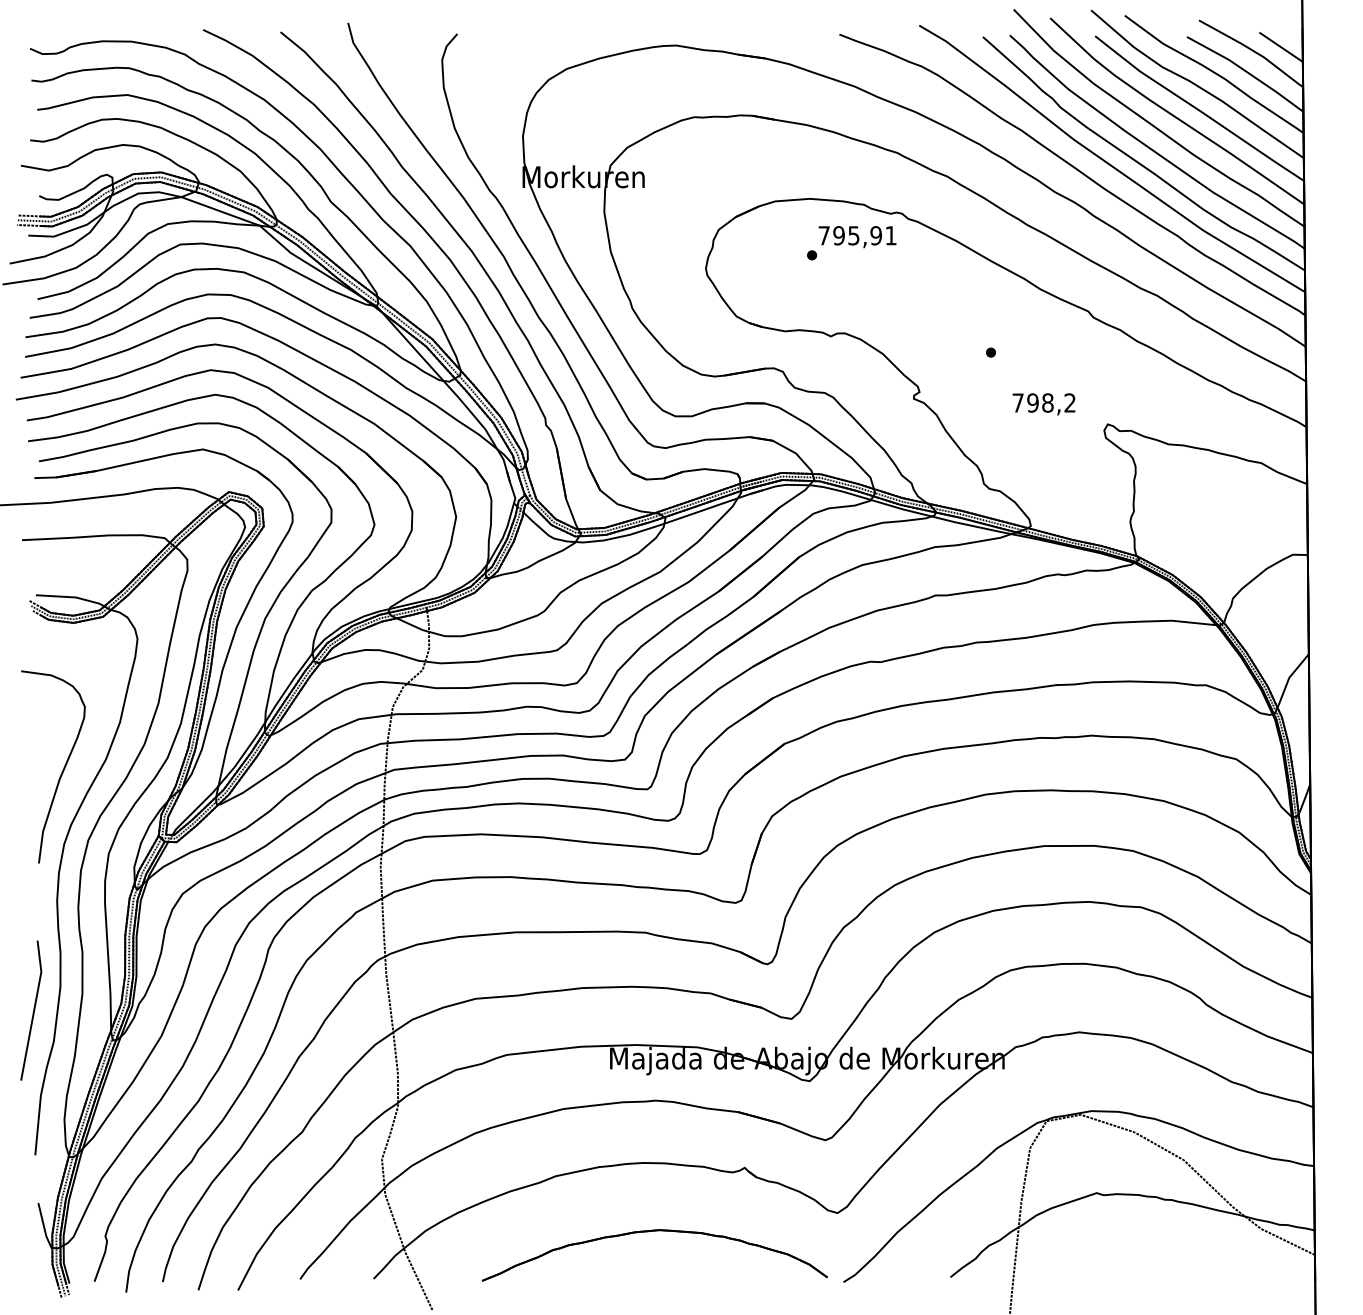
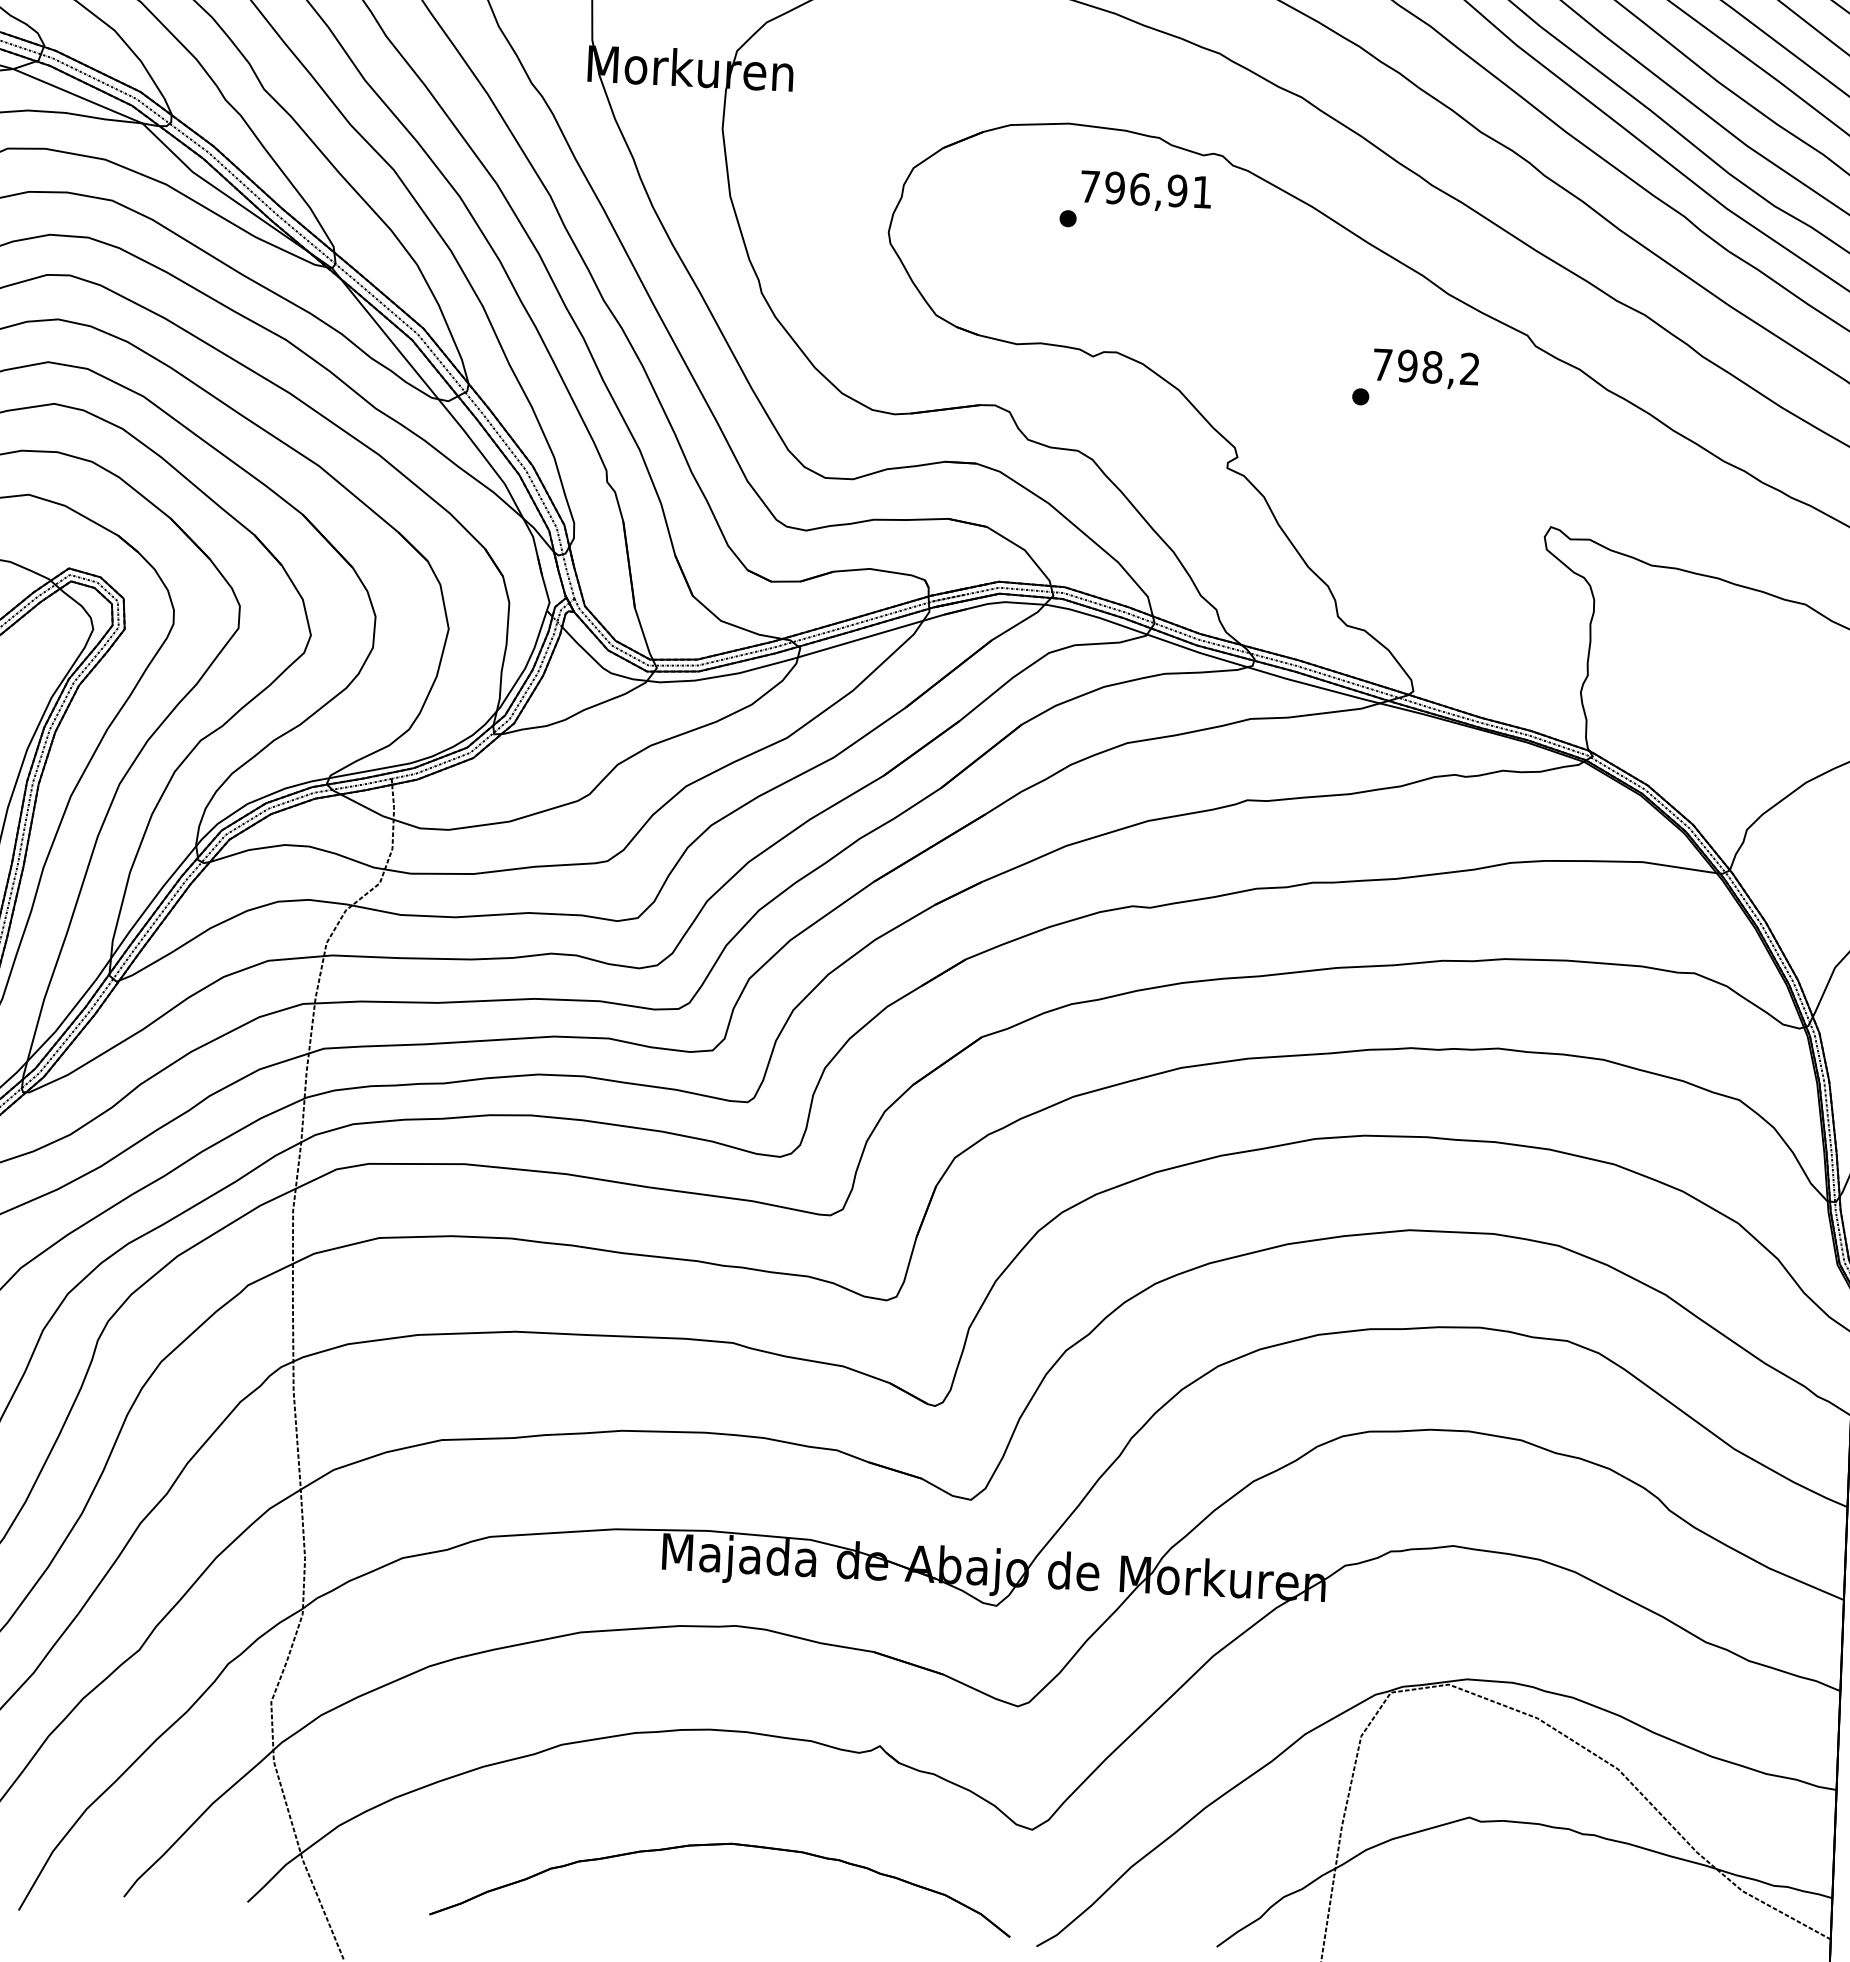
text: (853, 235) -> (1139, 188), 795,91 -> 796,91
text: (1043, 404) -> (1425, 369), moved

